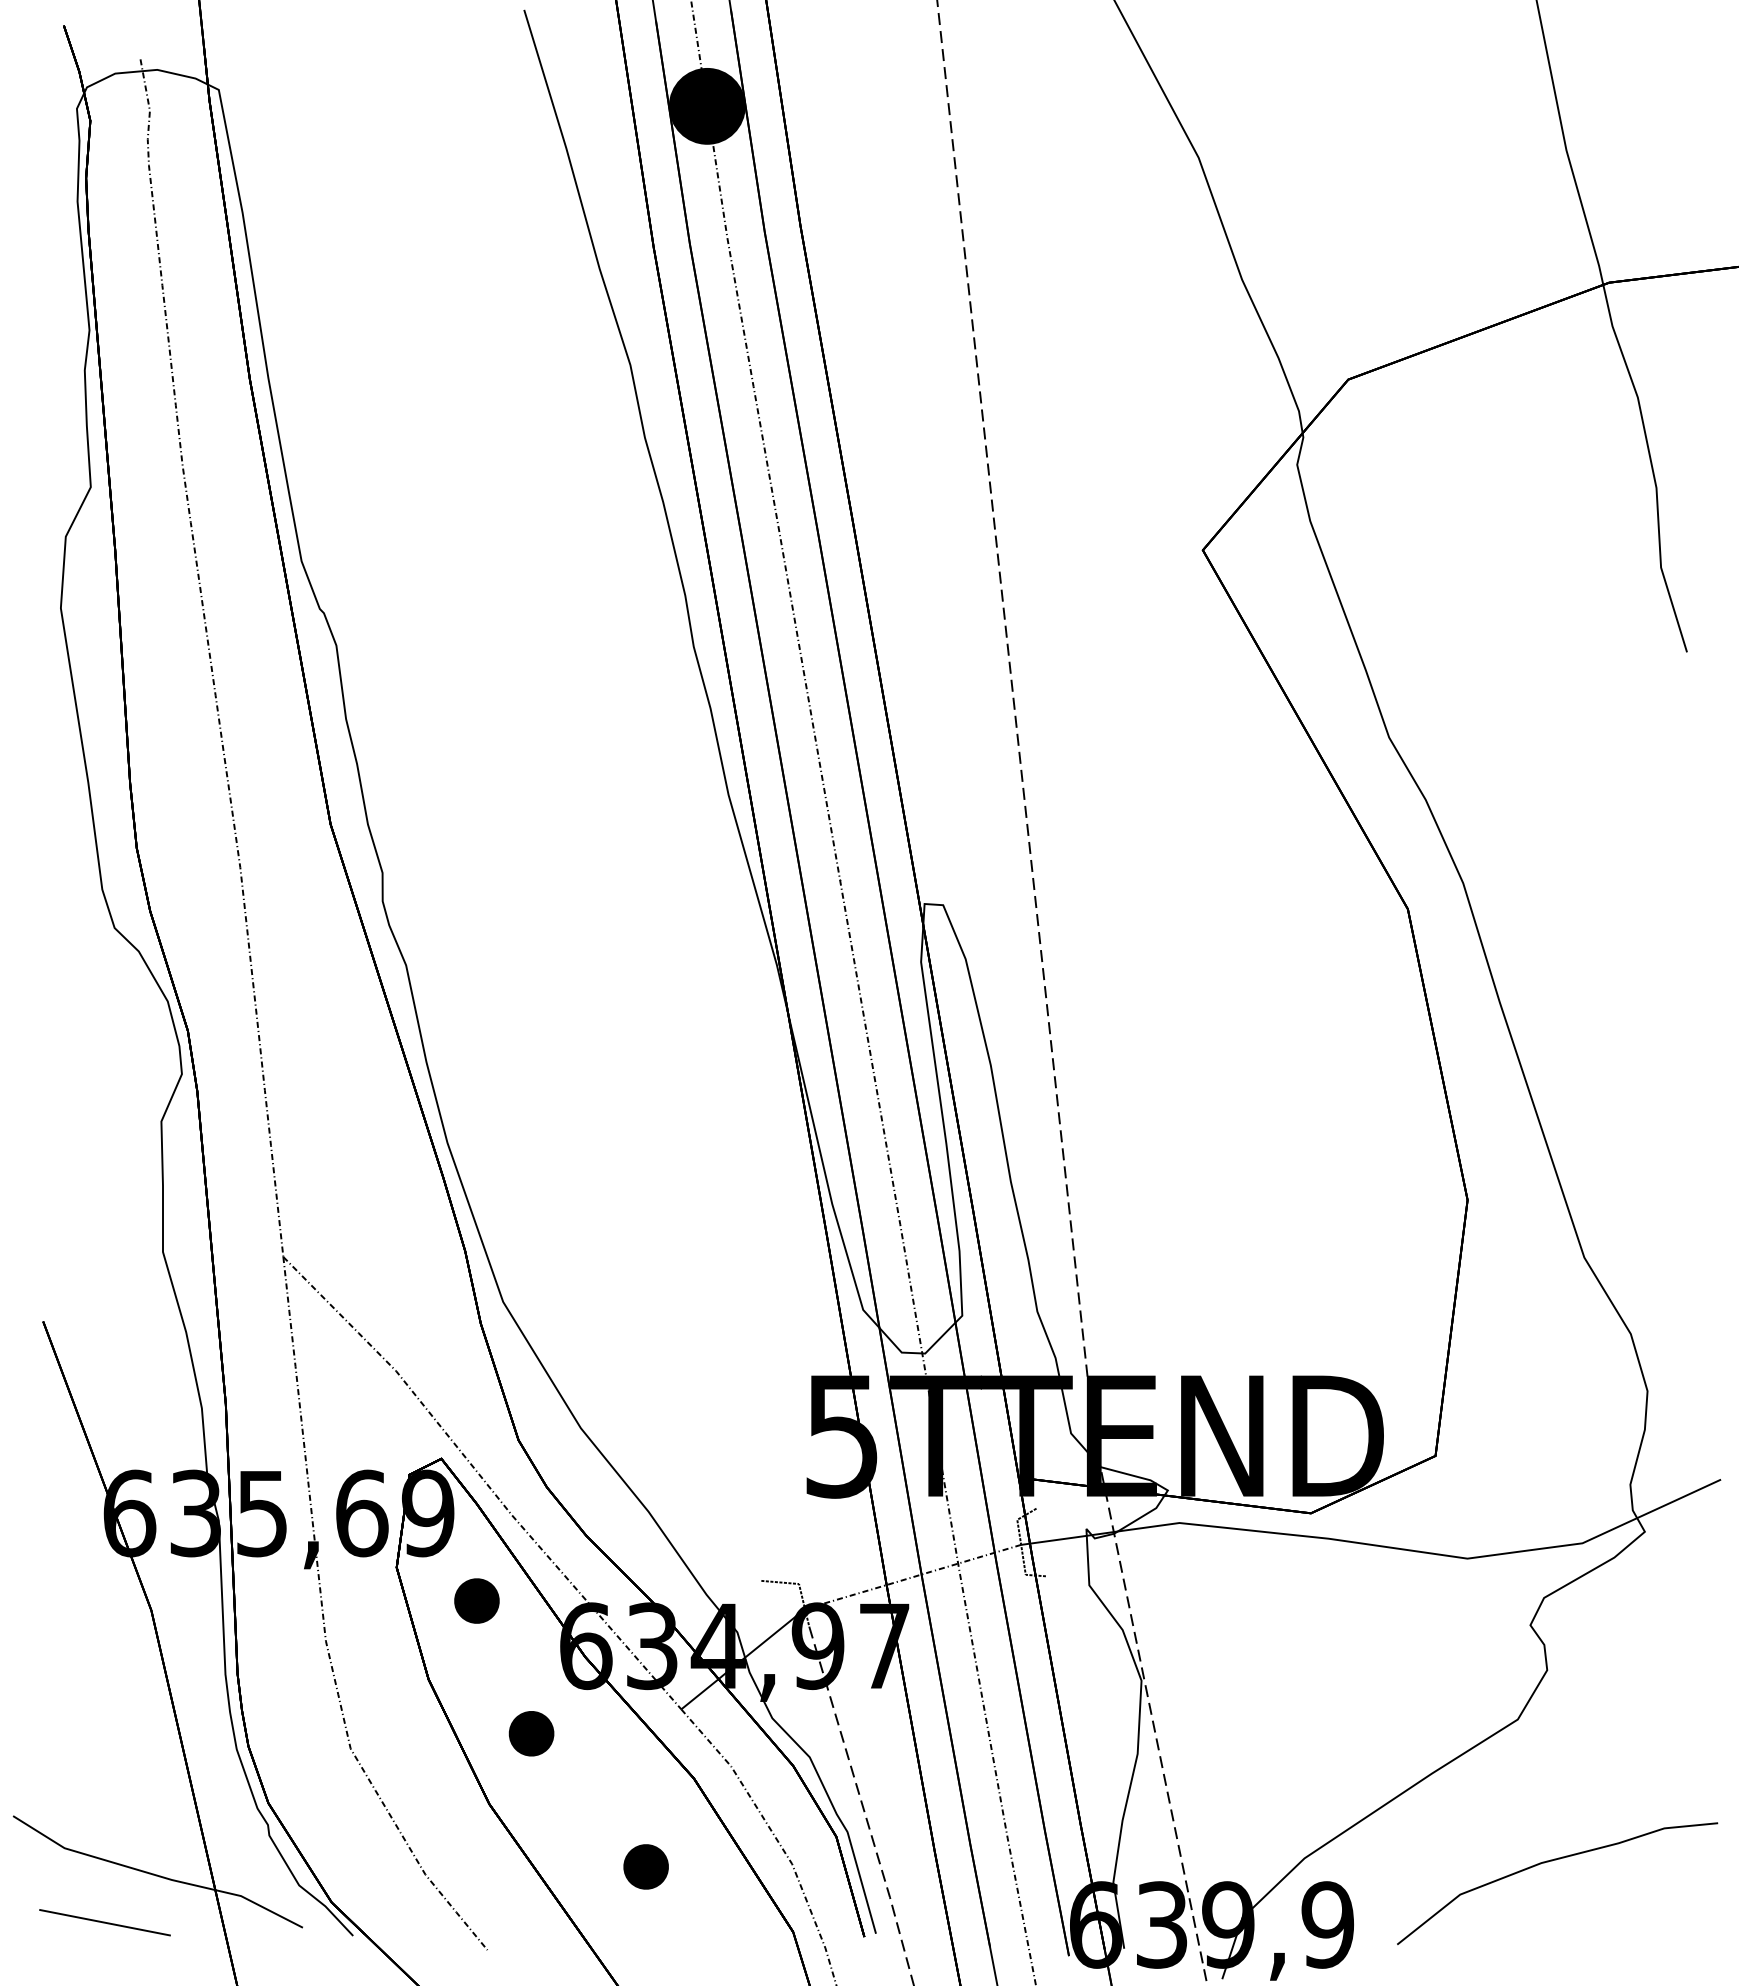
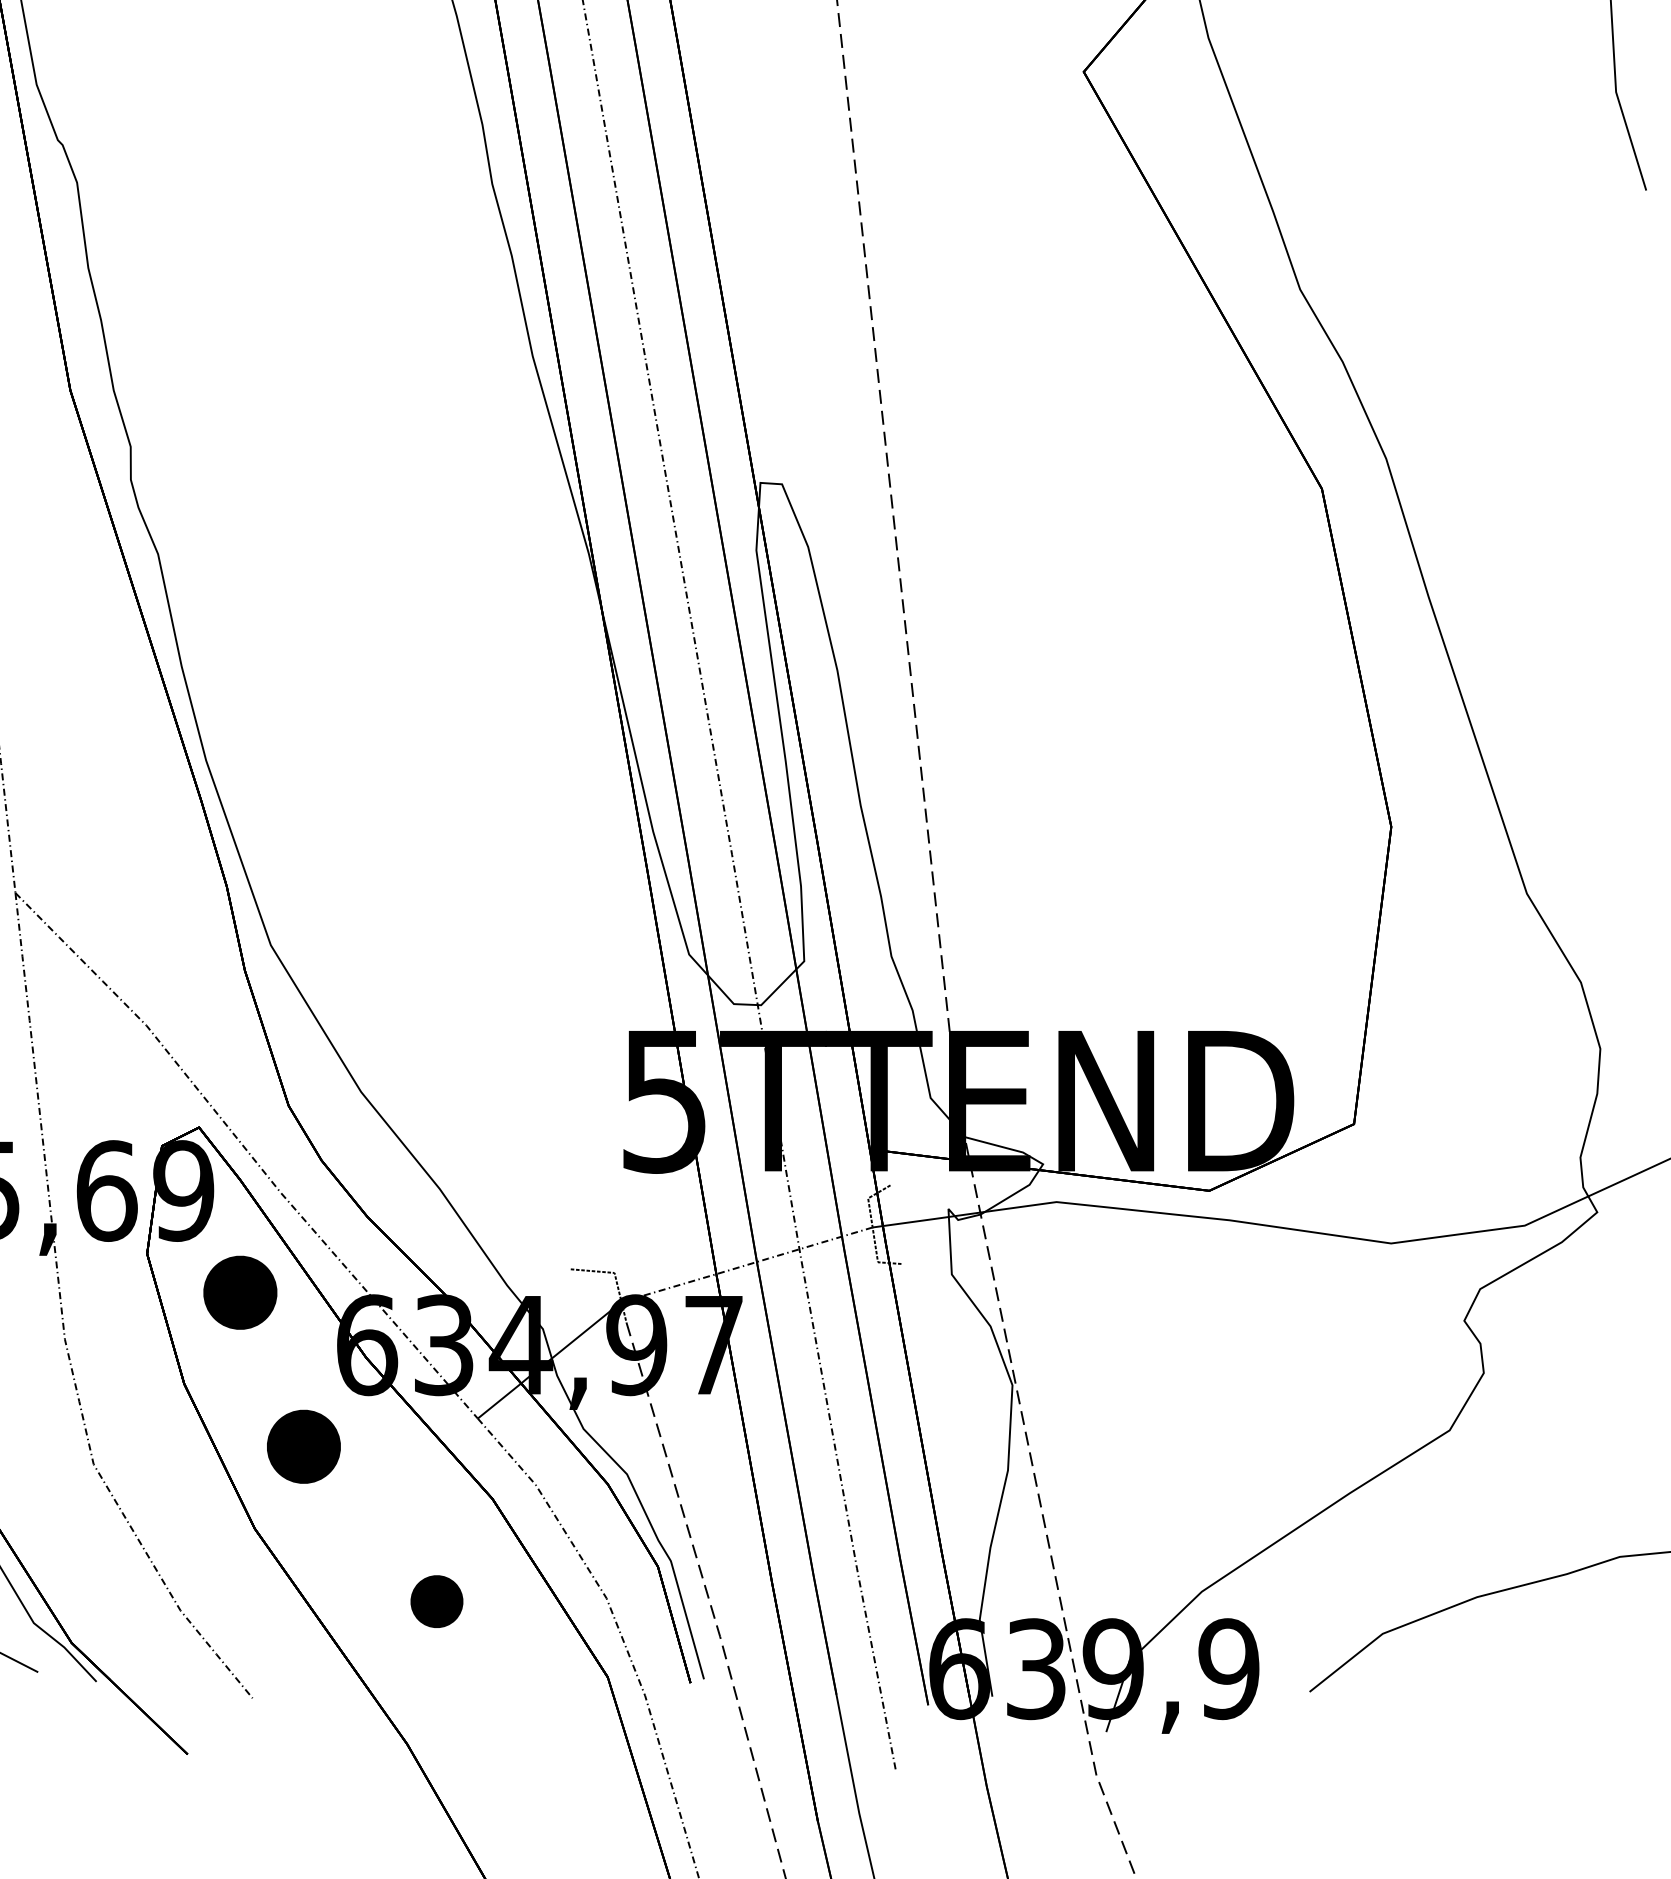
part: (476, 1600) -> (239, 1292), size x1.4
part: (531, 1733) -> (303, 1446), size x1.4

